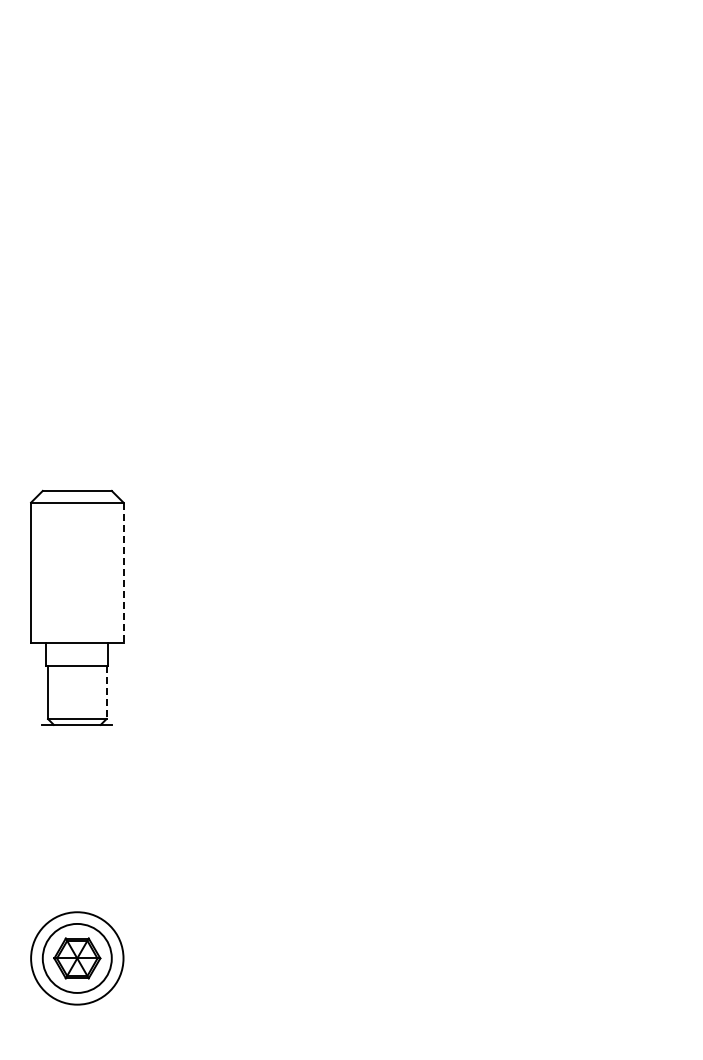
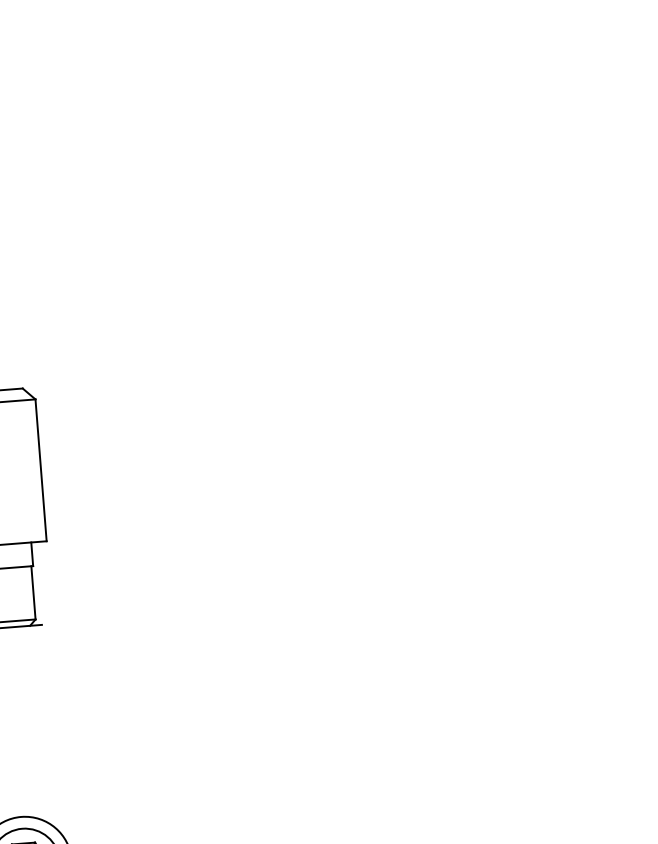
line: (123, 573) -> (41, 471), dashed -> solid
line: (106, 693) -> (33, 593), dashed -> solid

